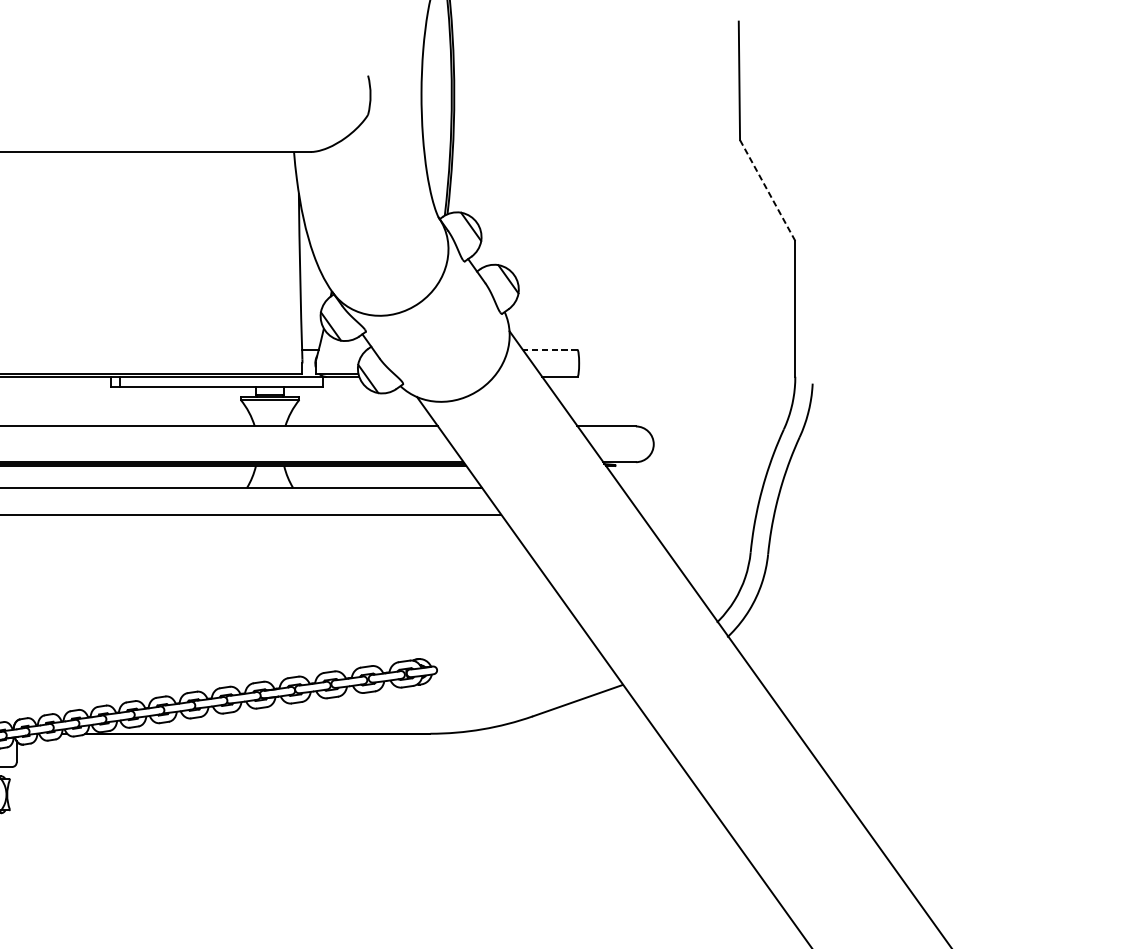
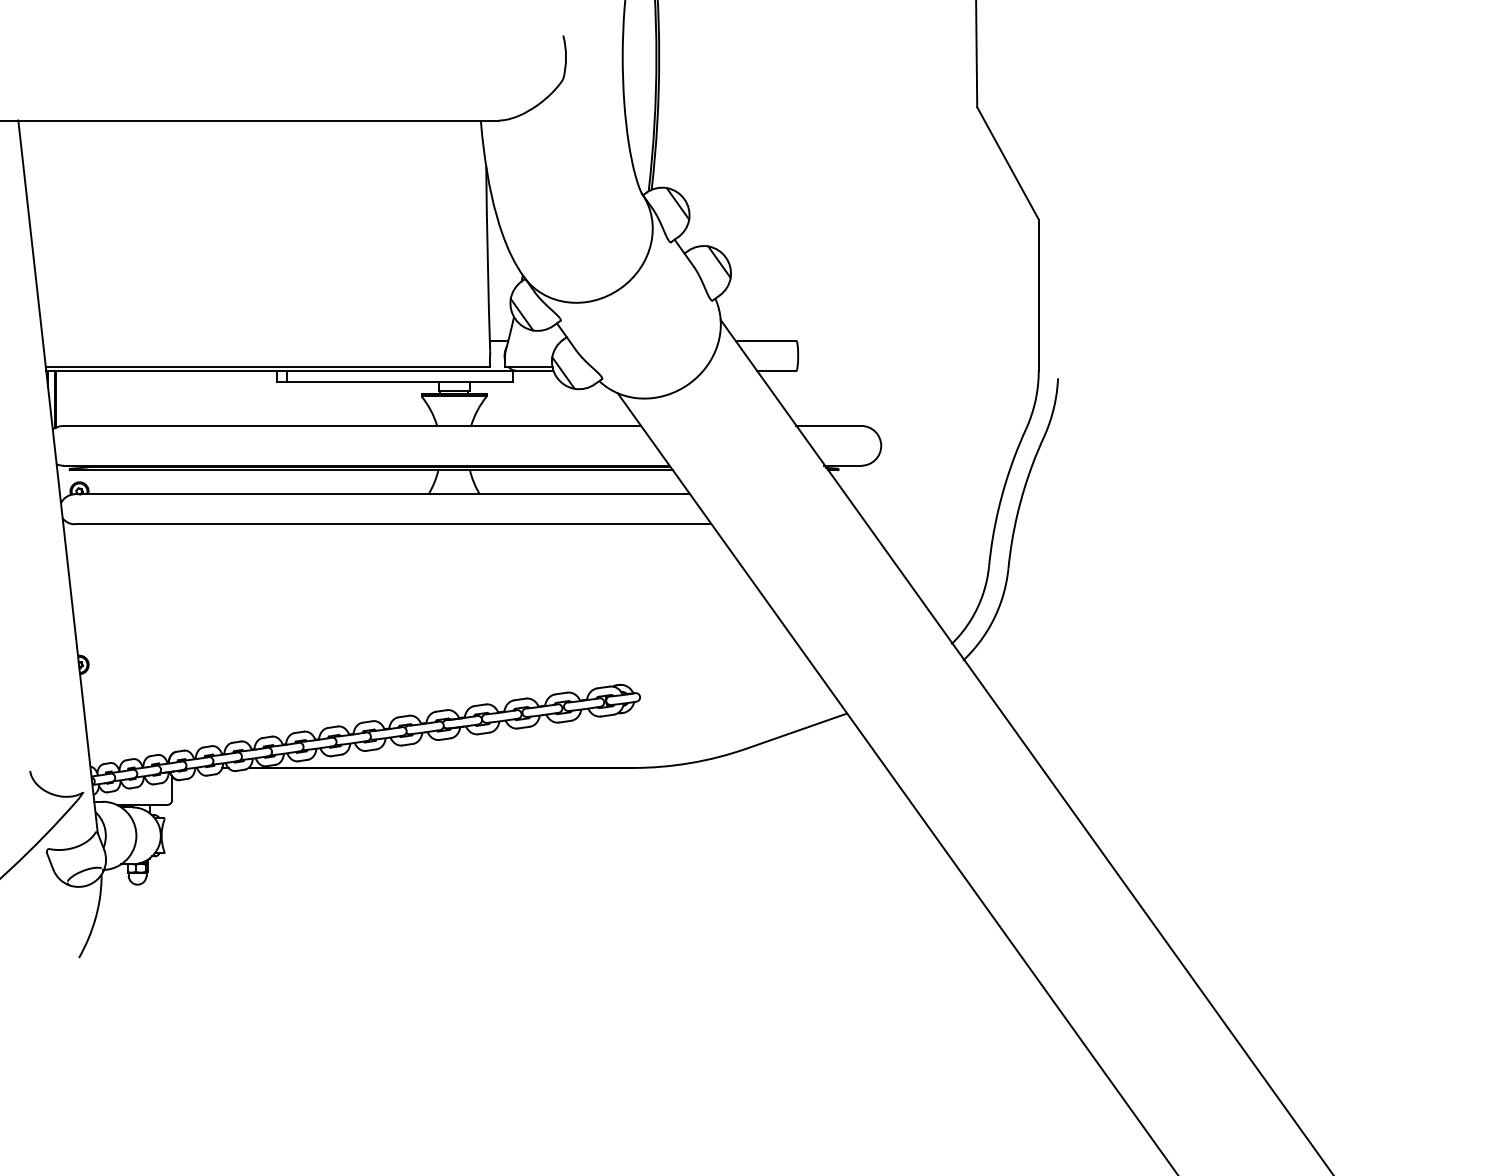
line: (768, 190) -> (1008, 163), dashed -> solid
line: (549, 349) -> (765, 340), dashed -> solid

